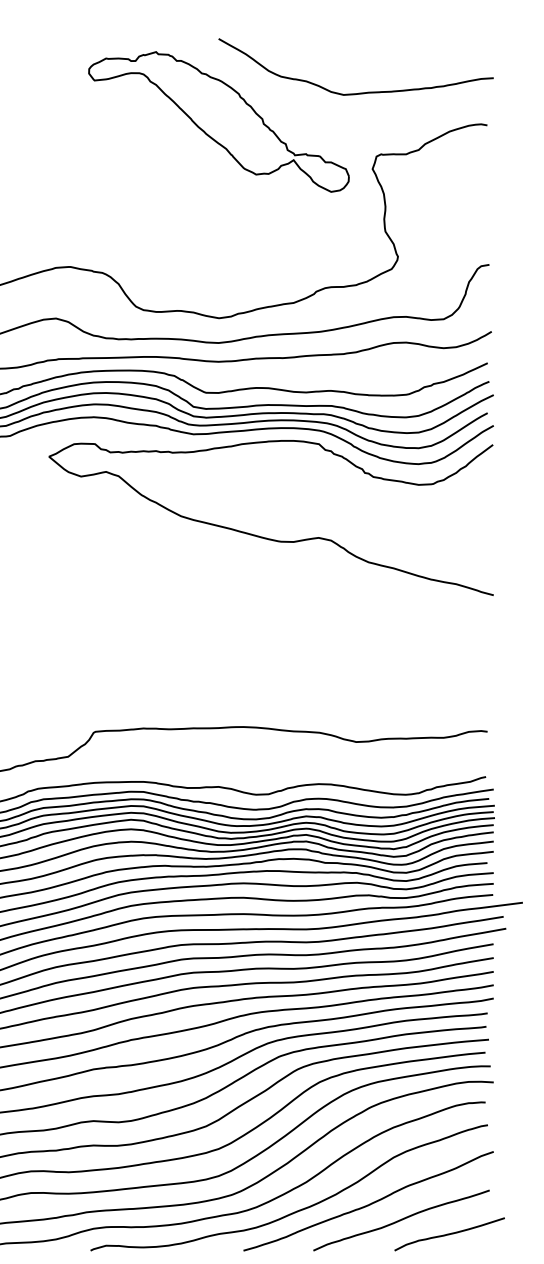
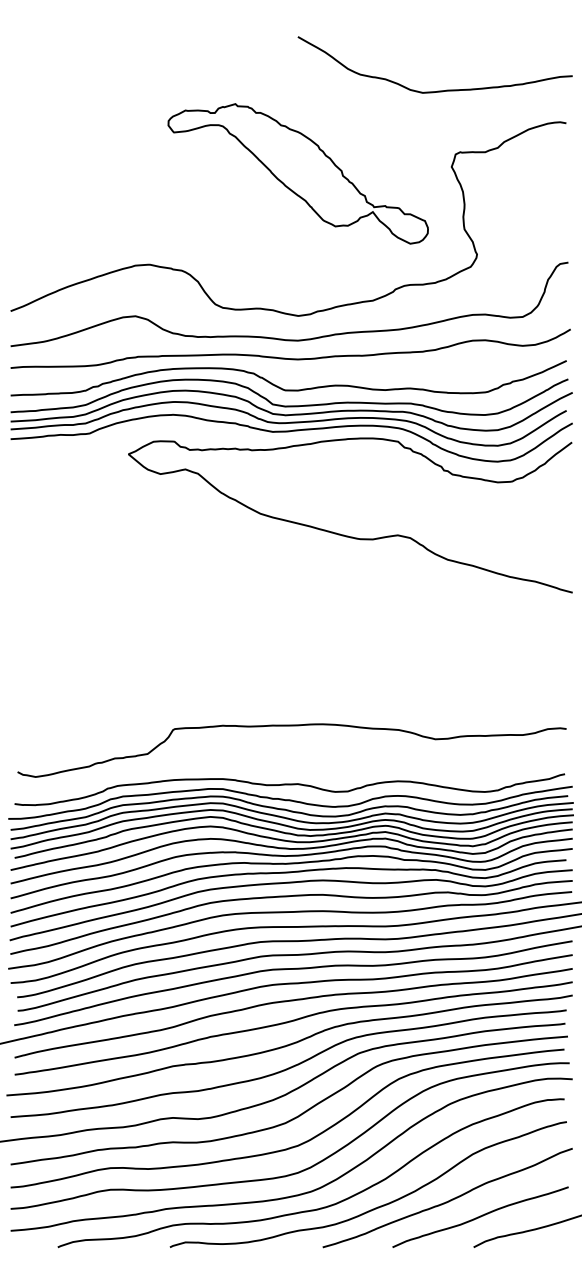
part: (218, 121) -> (297, 173), moved

